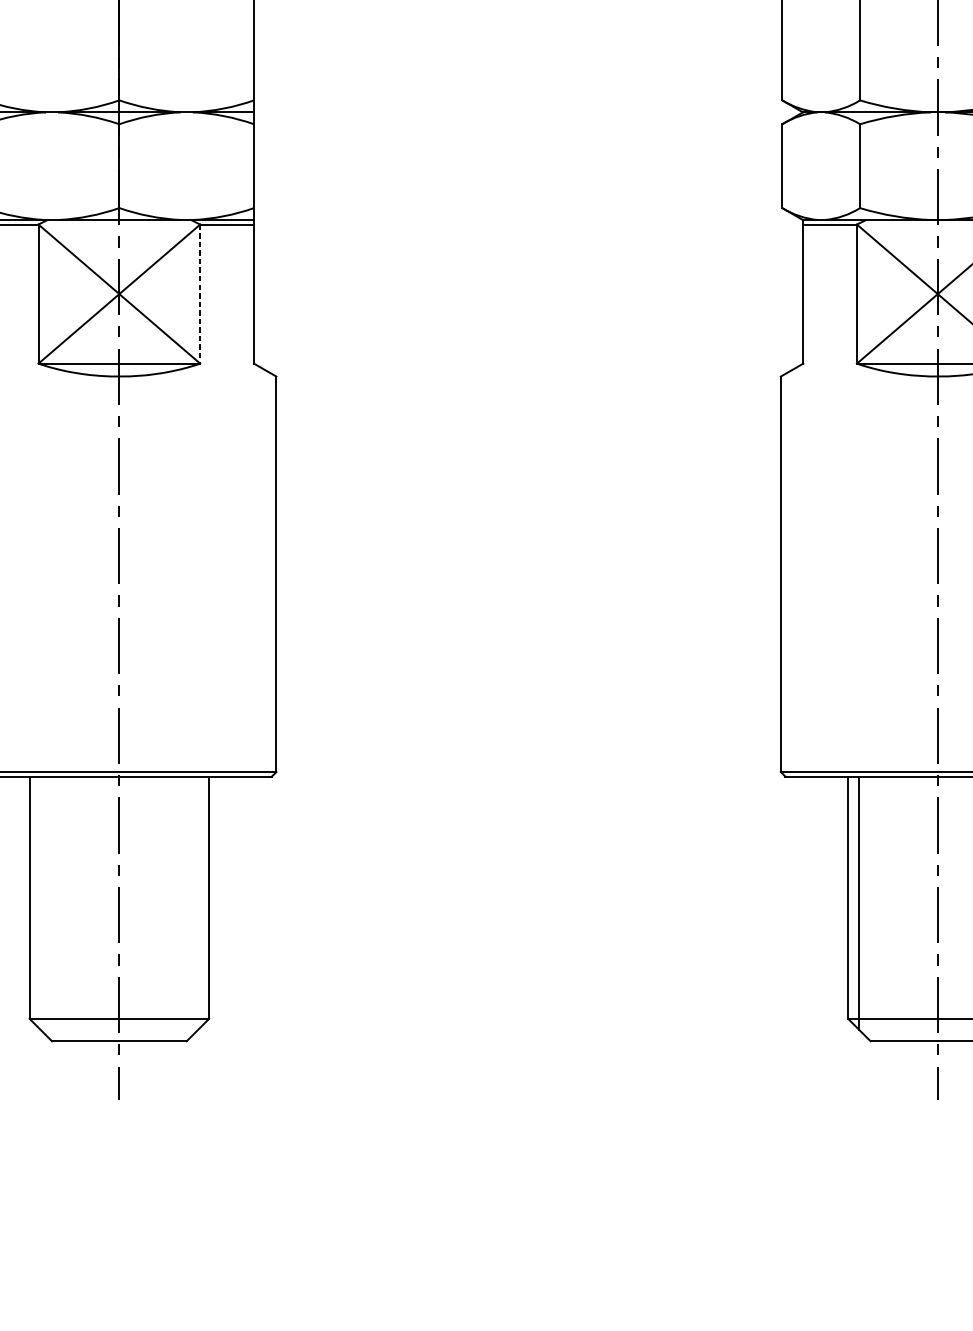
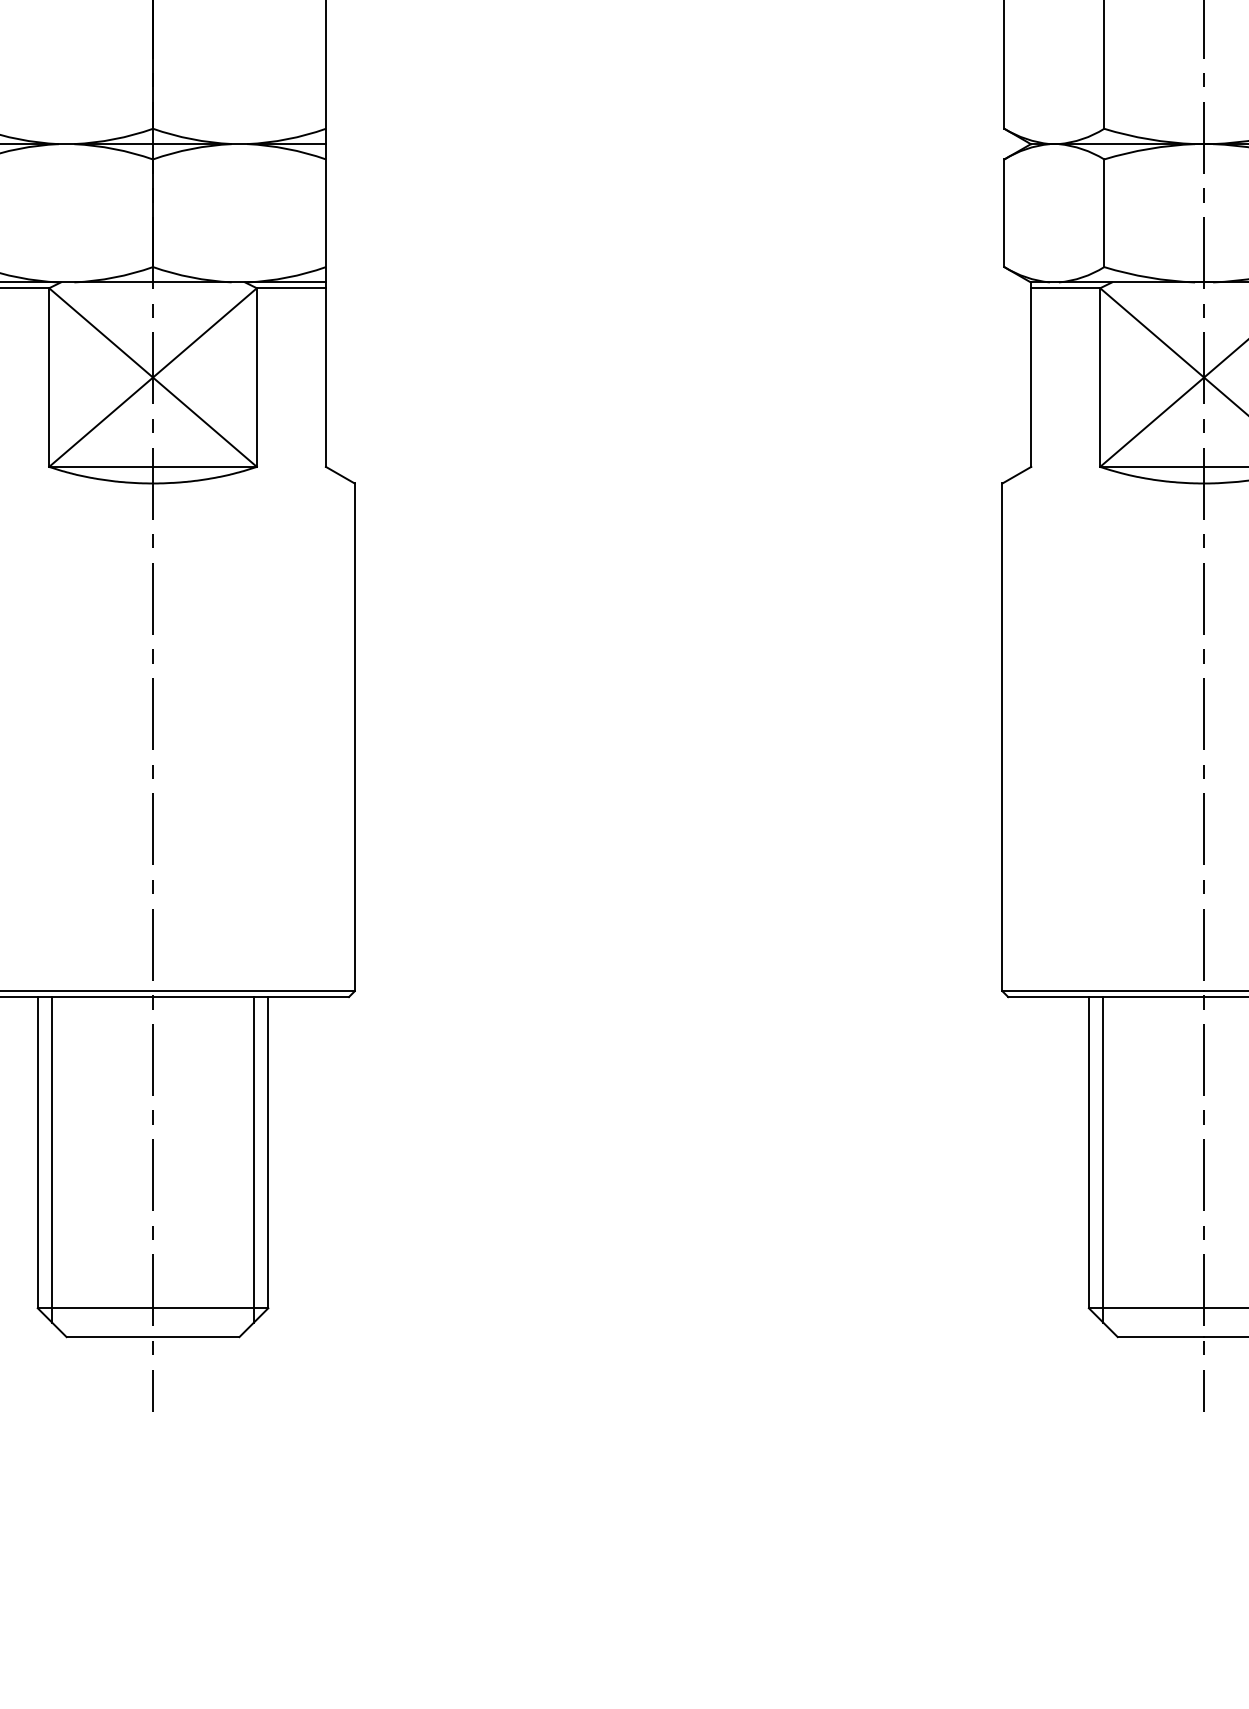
line: (199, 294) -> (256, 378), dashed -> solid
line: (41, 903) -> (52, 1159), added
line: (197, 903) -> (253, 1159), added

